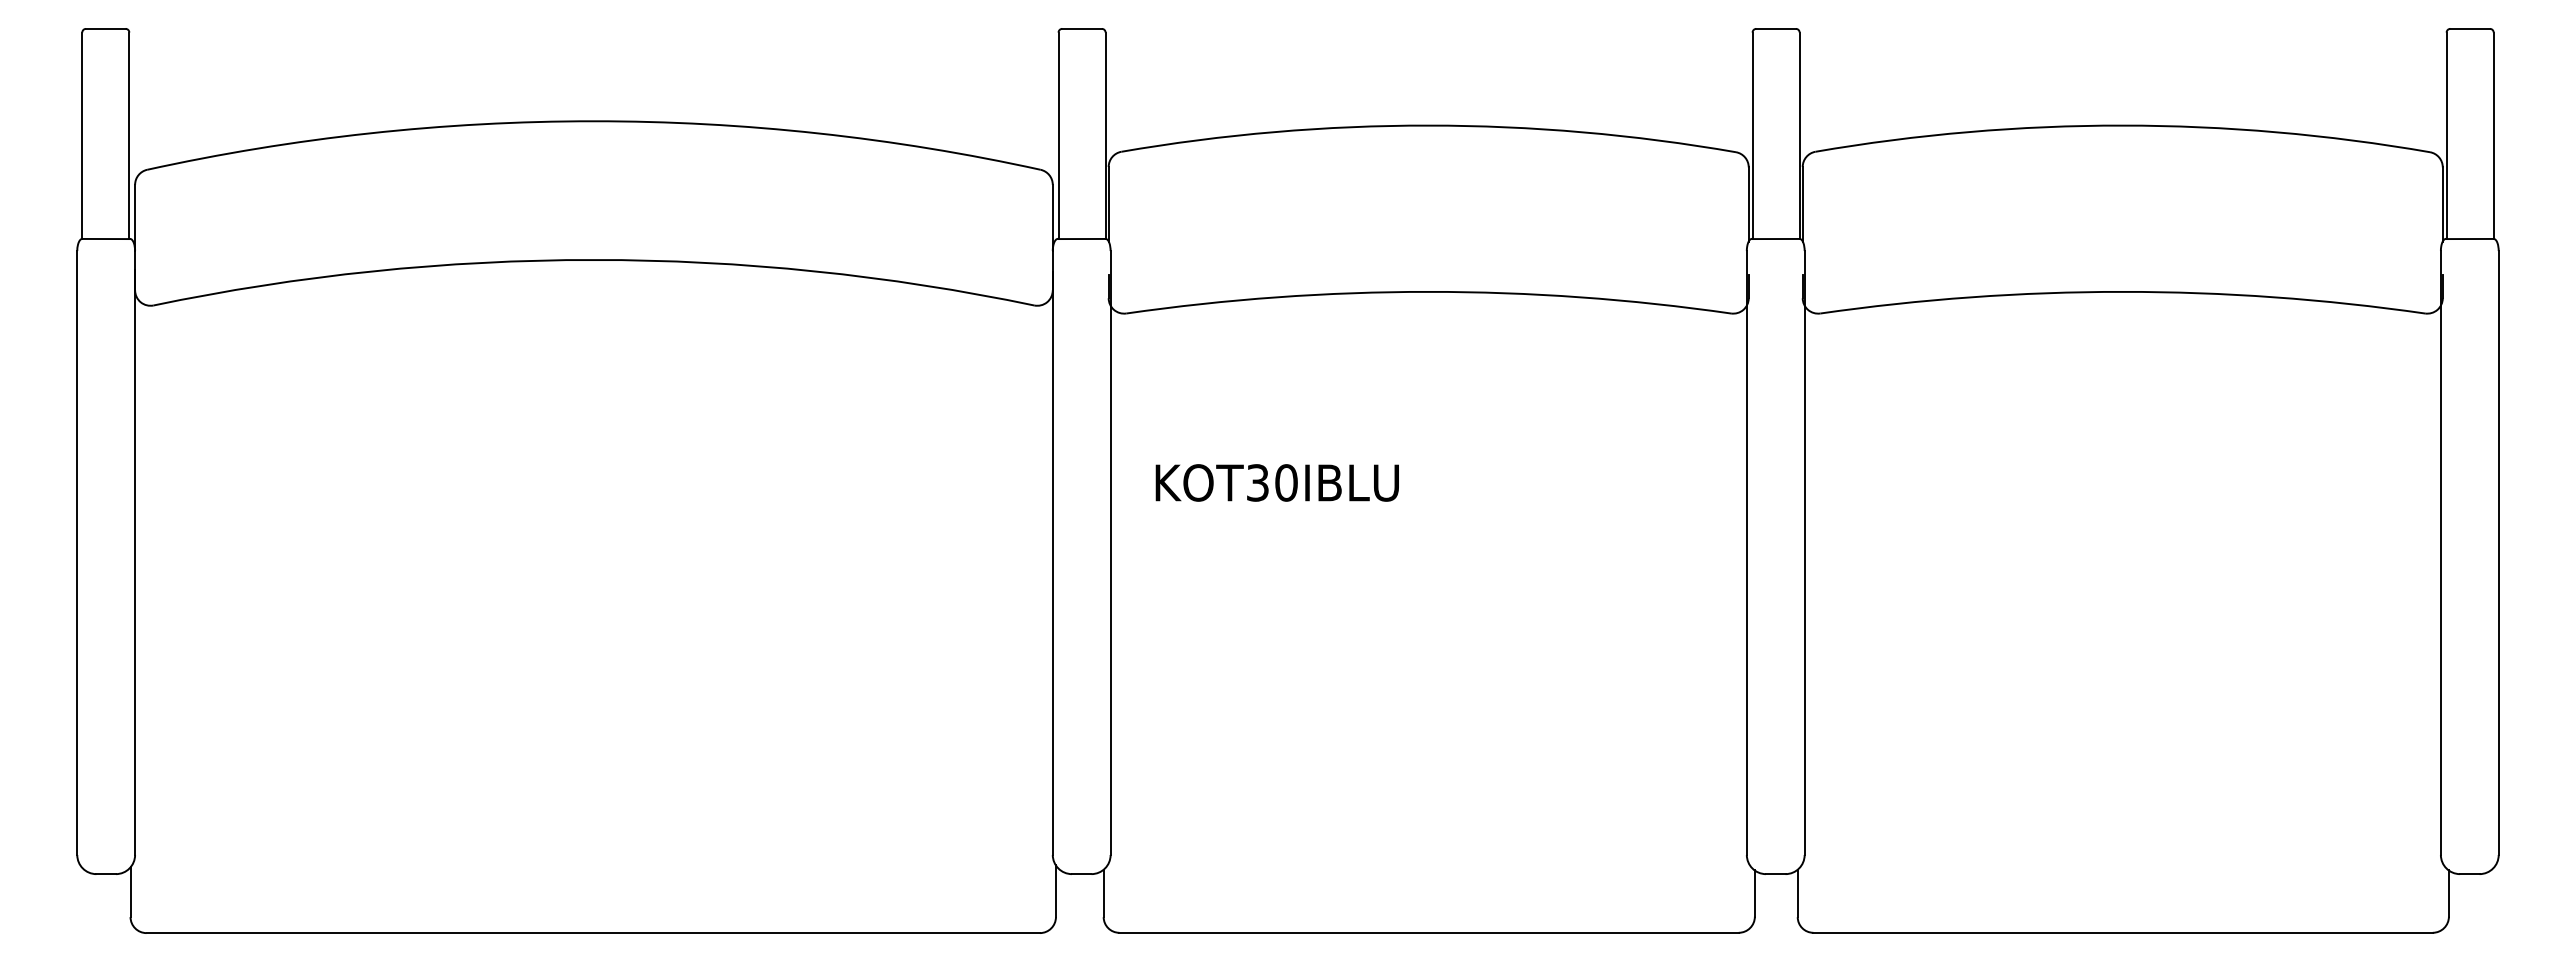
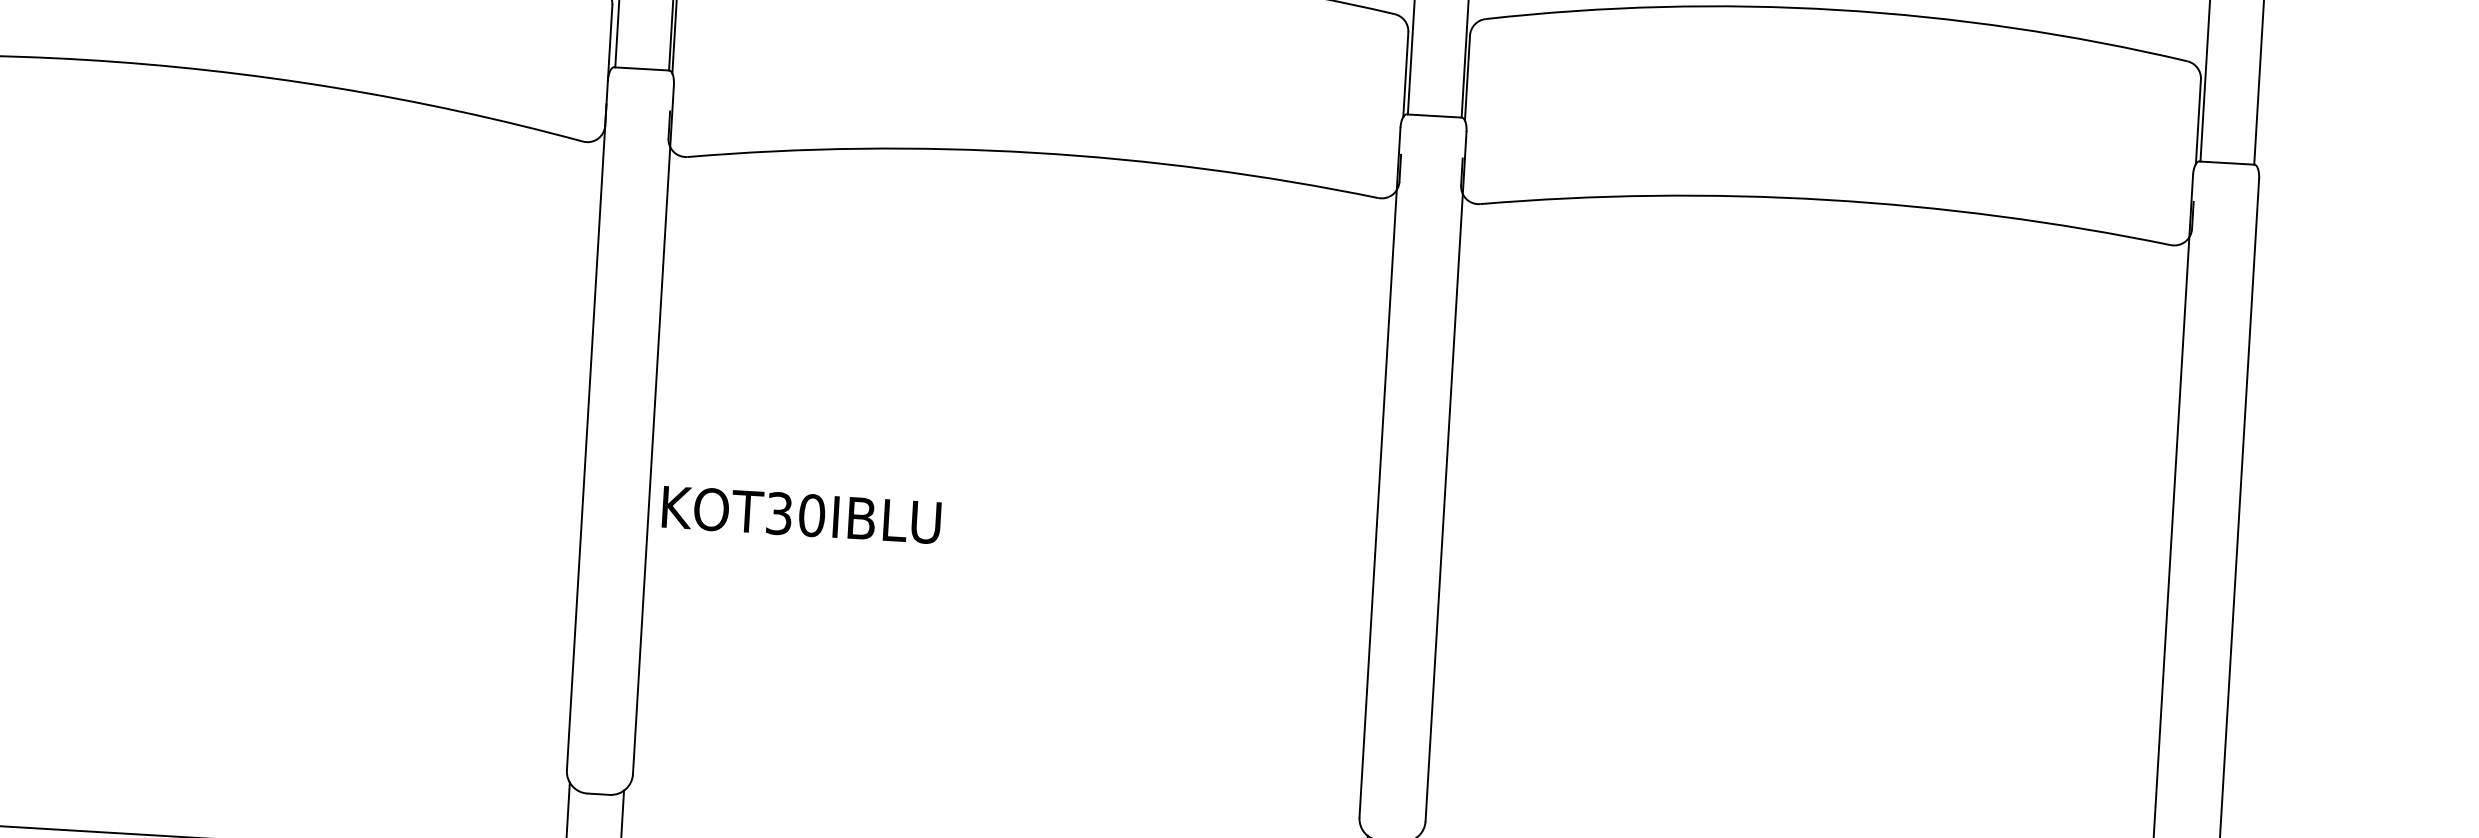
text: (1276, 482) -> (800, 514), moved

